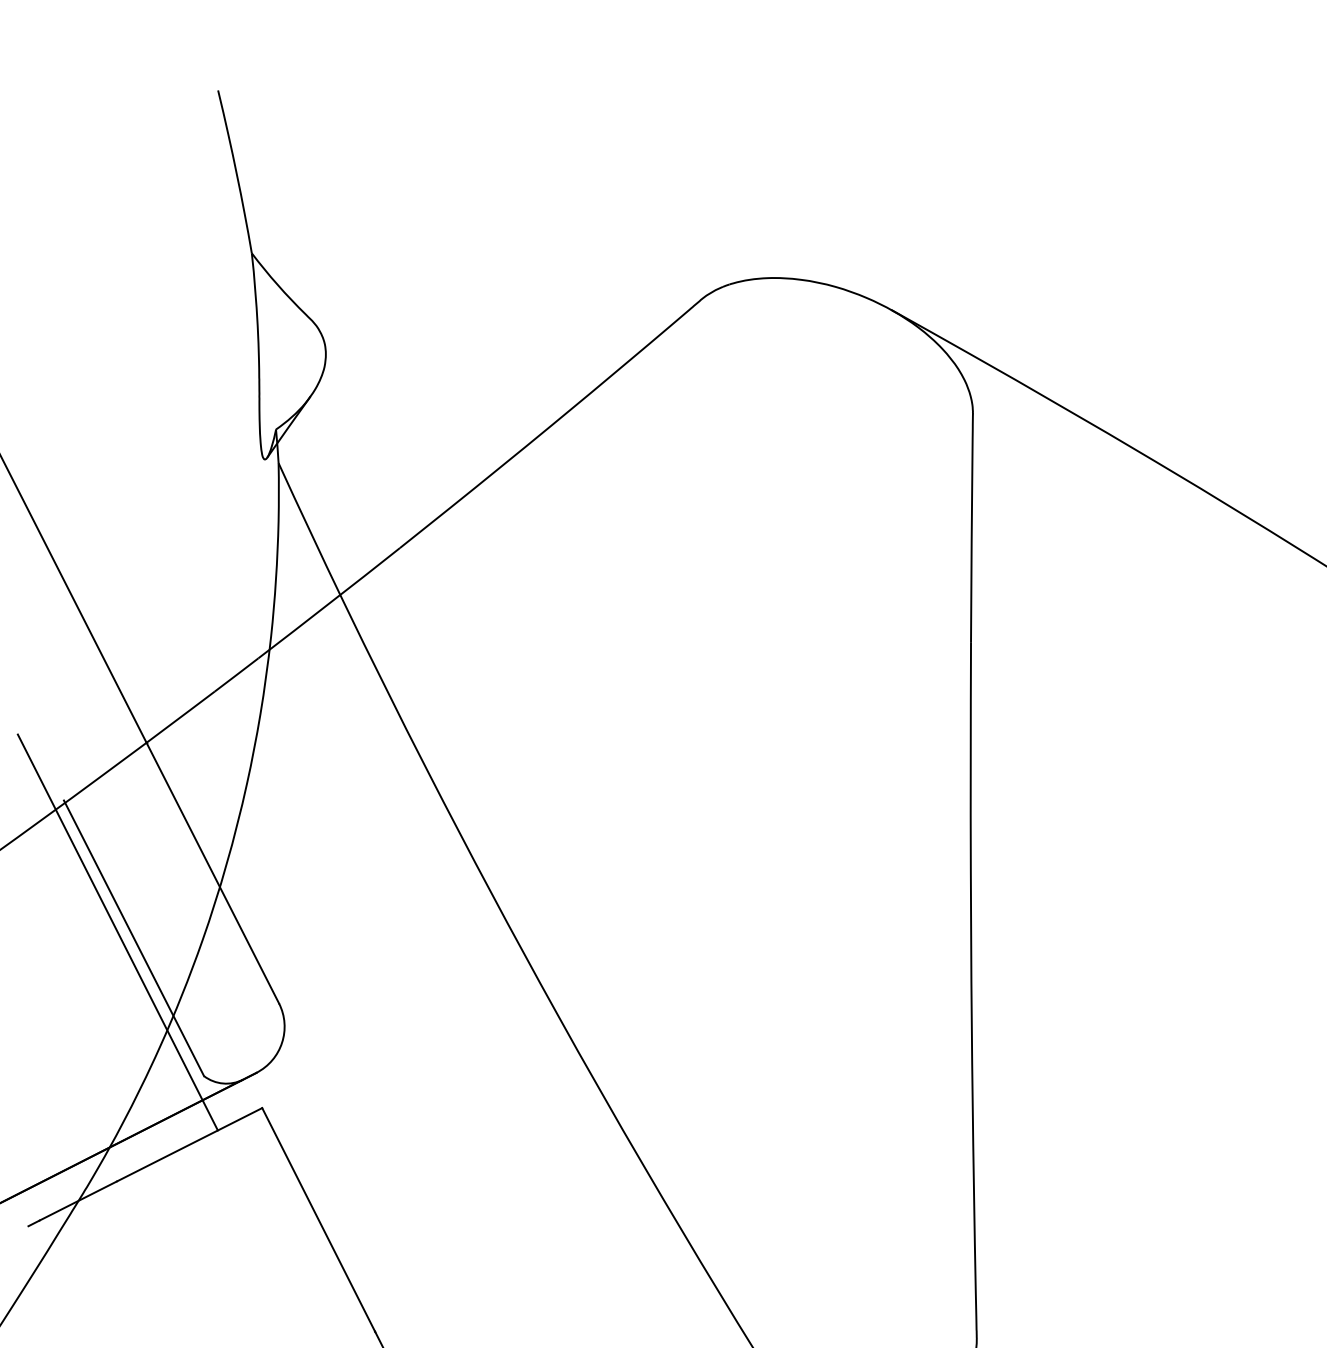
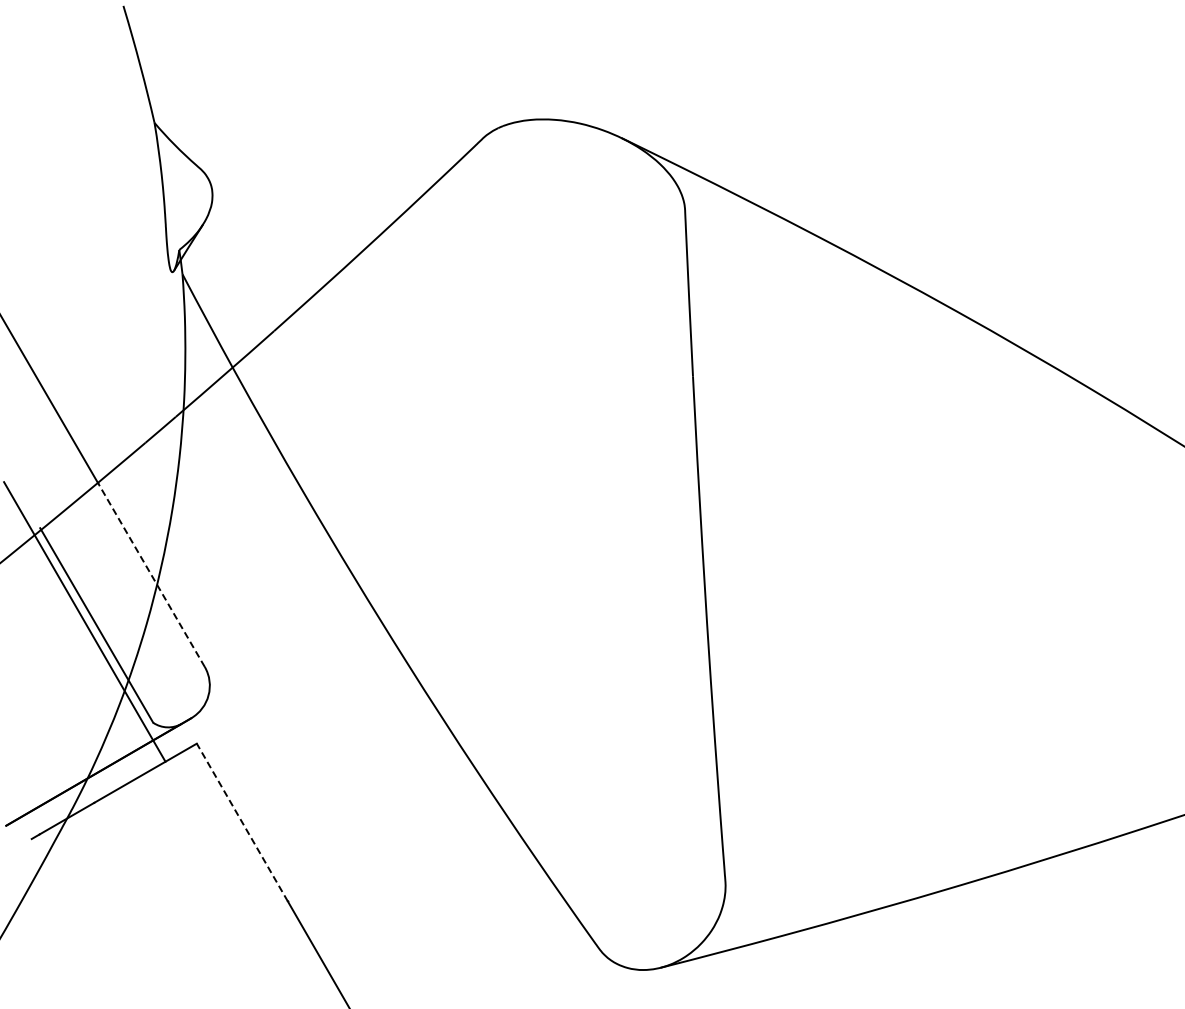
line: (213, 872) -> (151, 574), solid -> dashed
line: (318, 1219) -> (242, 822), solid -> dashed

